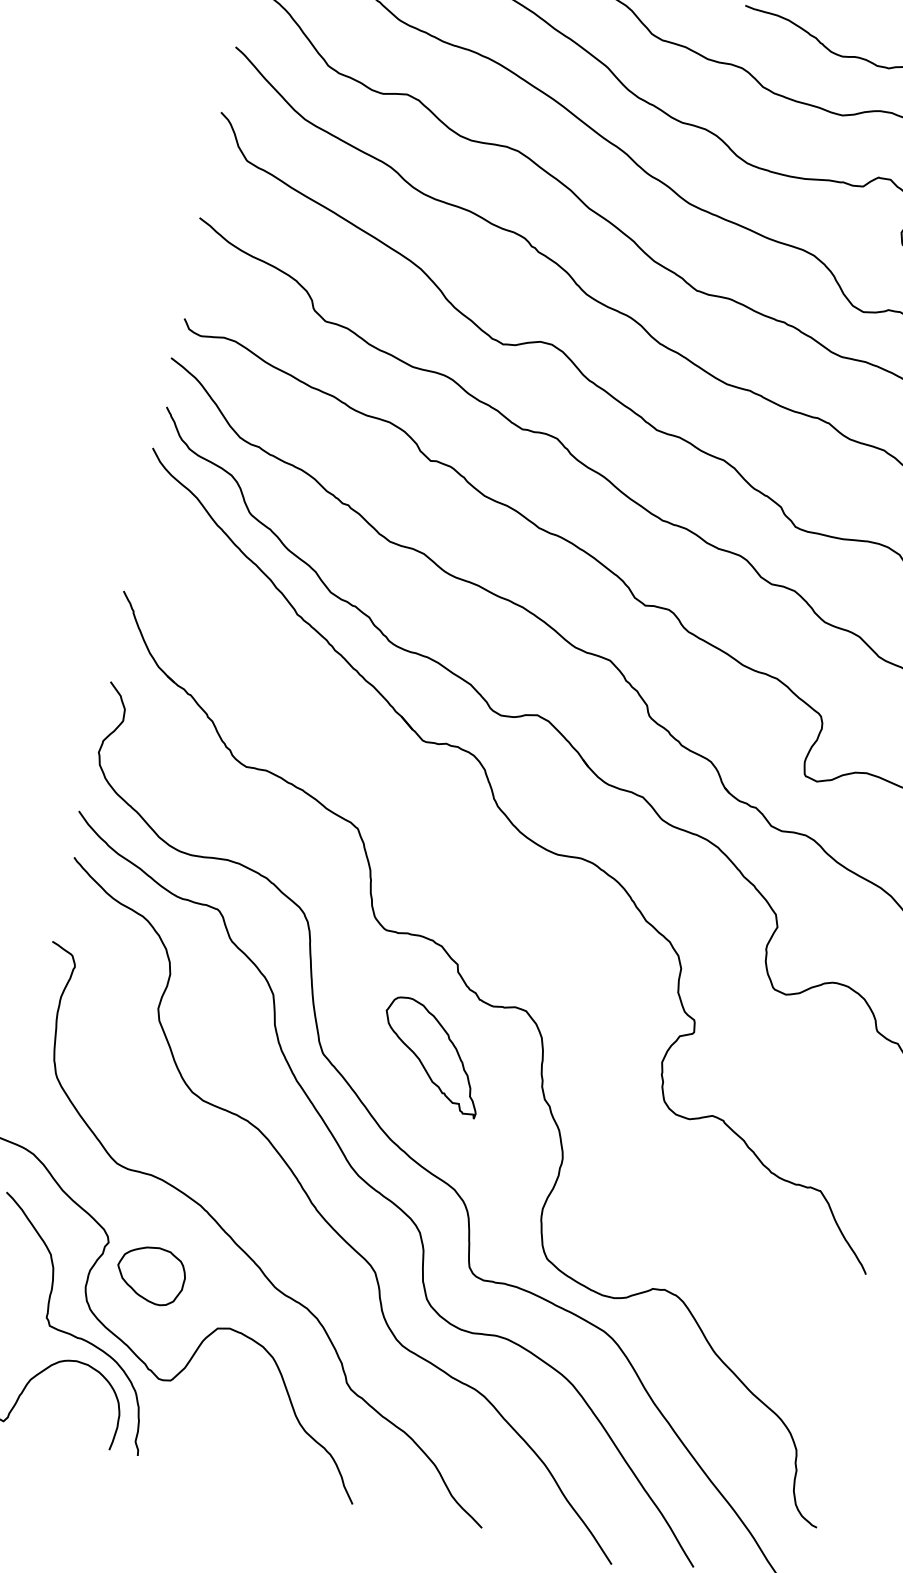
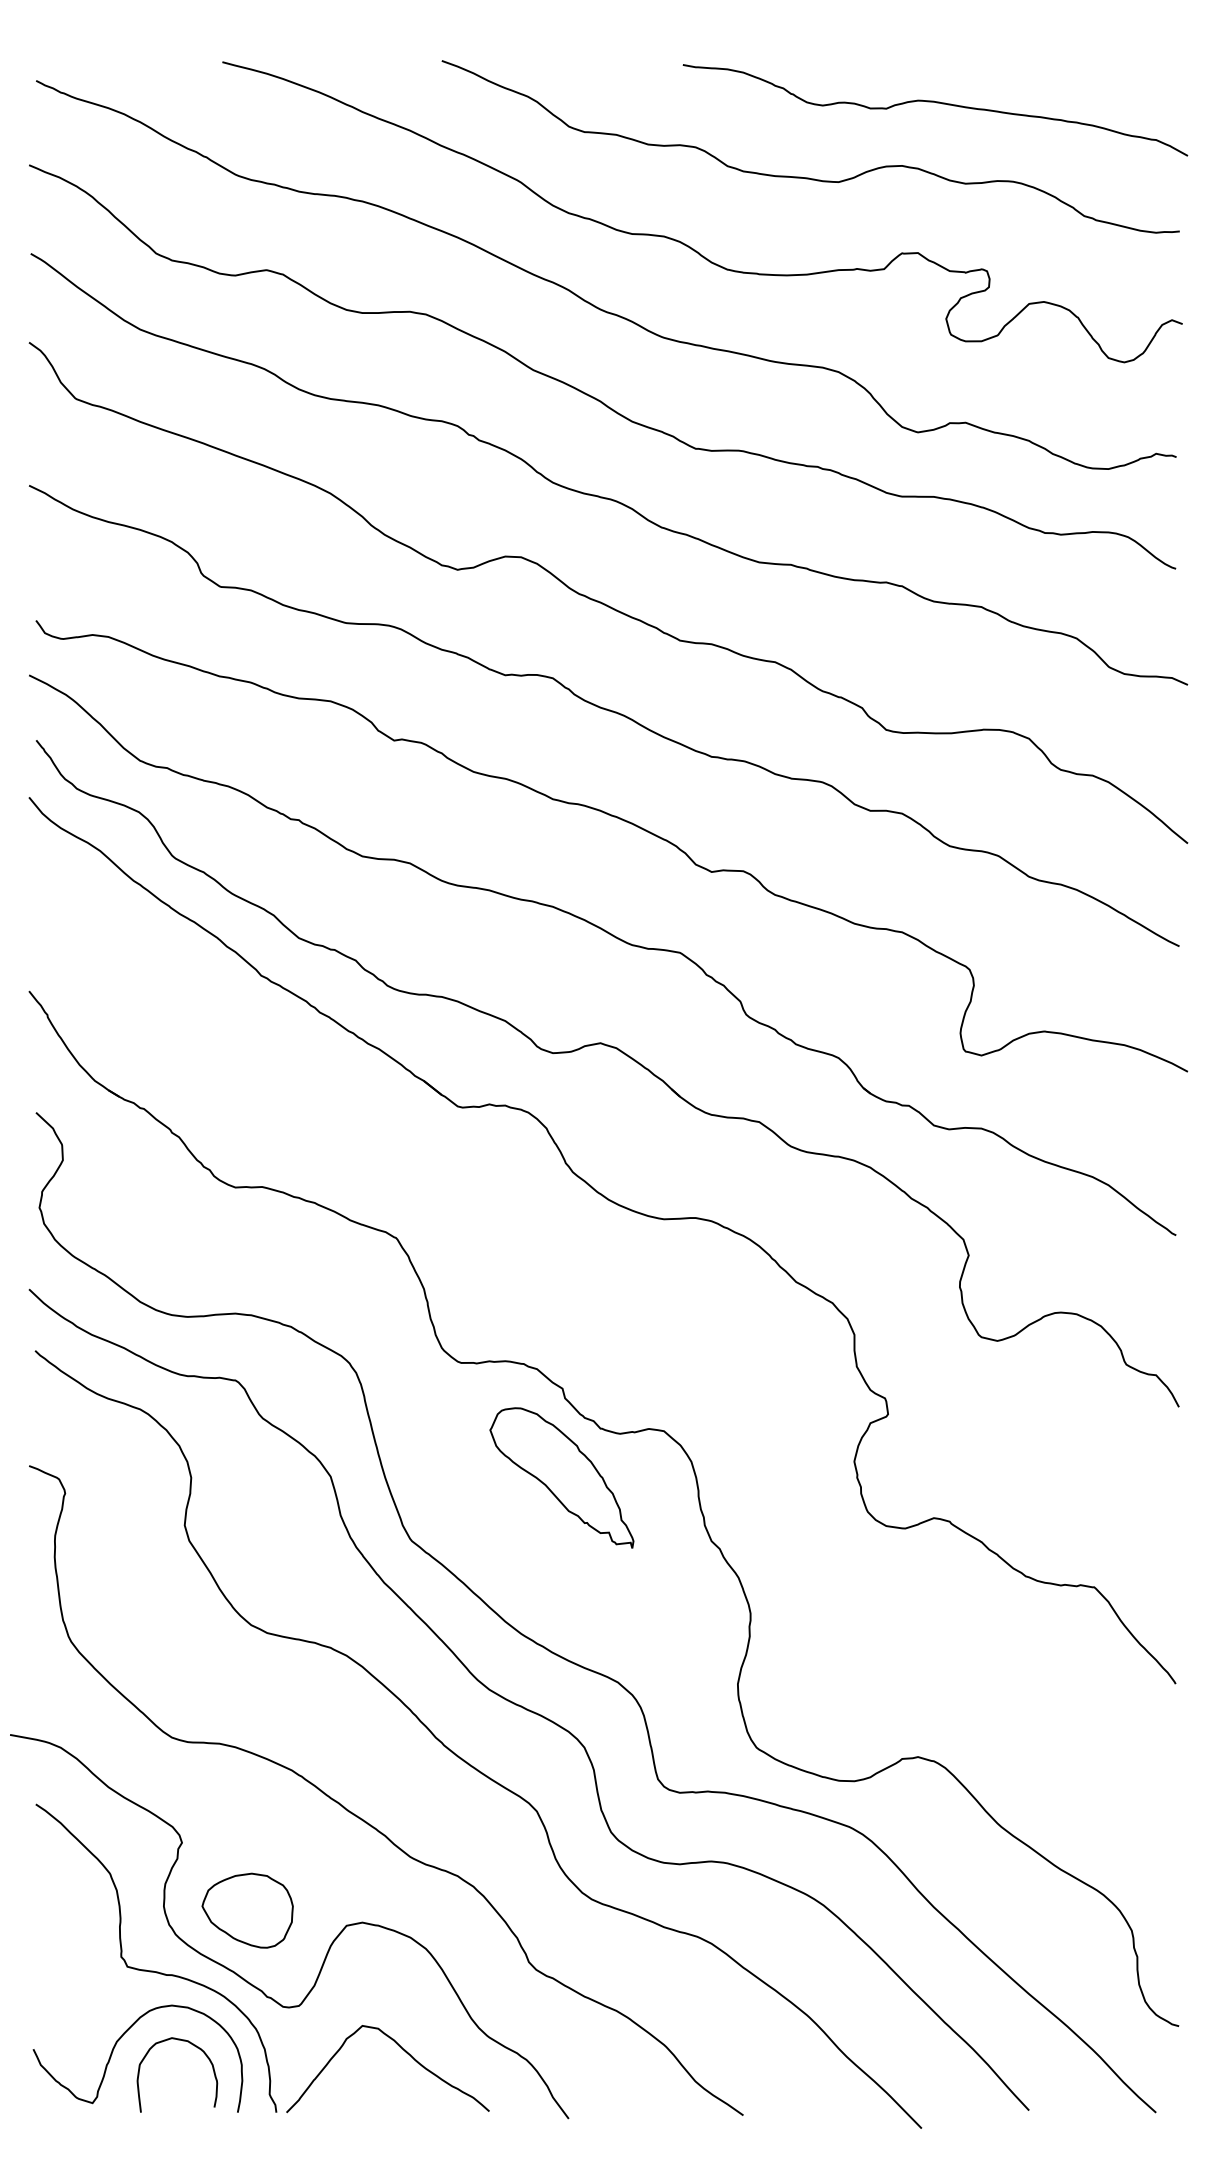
part: (432, 1056) -> (561, 1477), moved
part: (150, 1274) -> (247, 1910), moved
curve: (85, 1393) -> (192, 2045), added
curve: (241, 1430) -> (404, 2051), added

